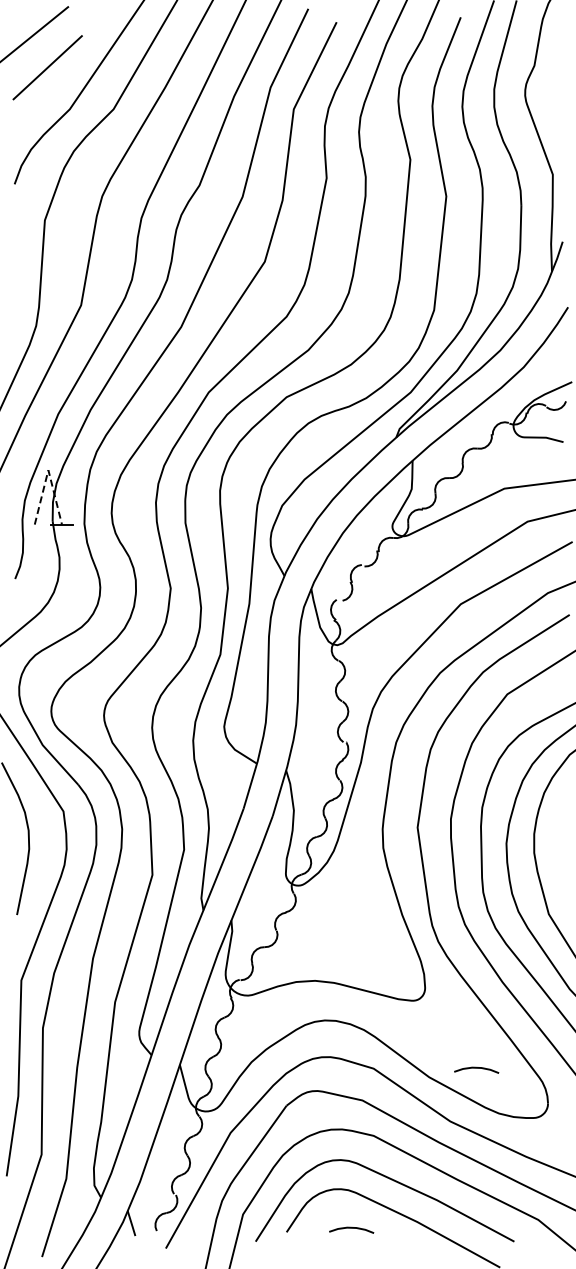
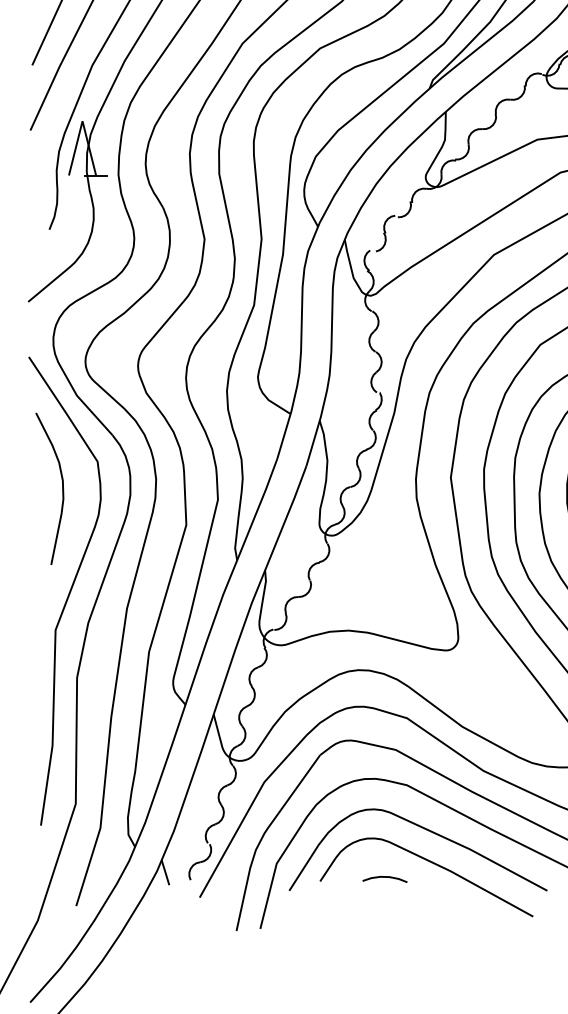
line: (48, 470) -> (82, 121), dashed -> solid
curve: (476, 1068) -> (509, 718), removed

